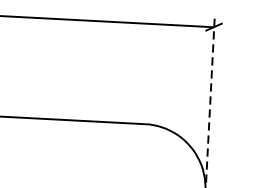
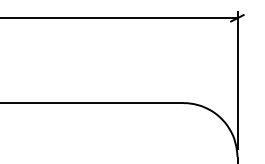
line: (210, 99) -> (237, 79), dashed -> solid

